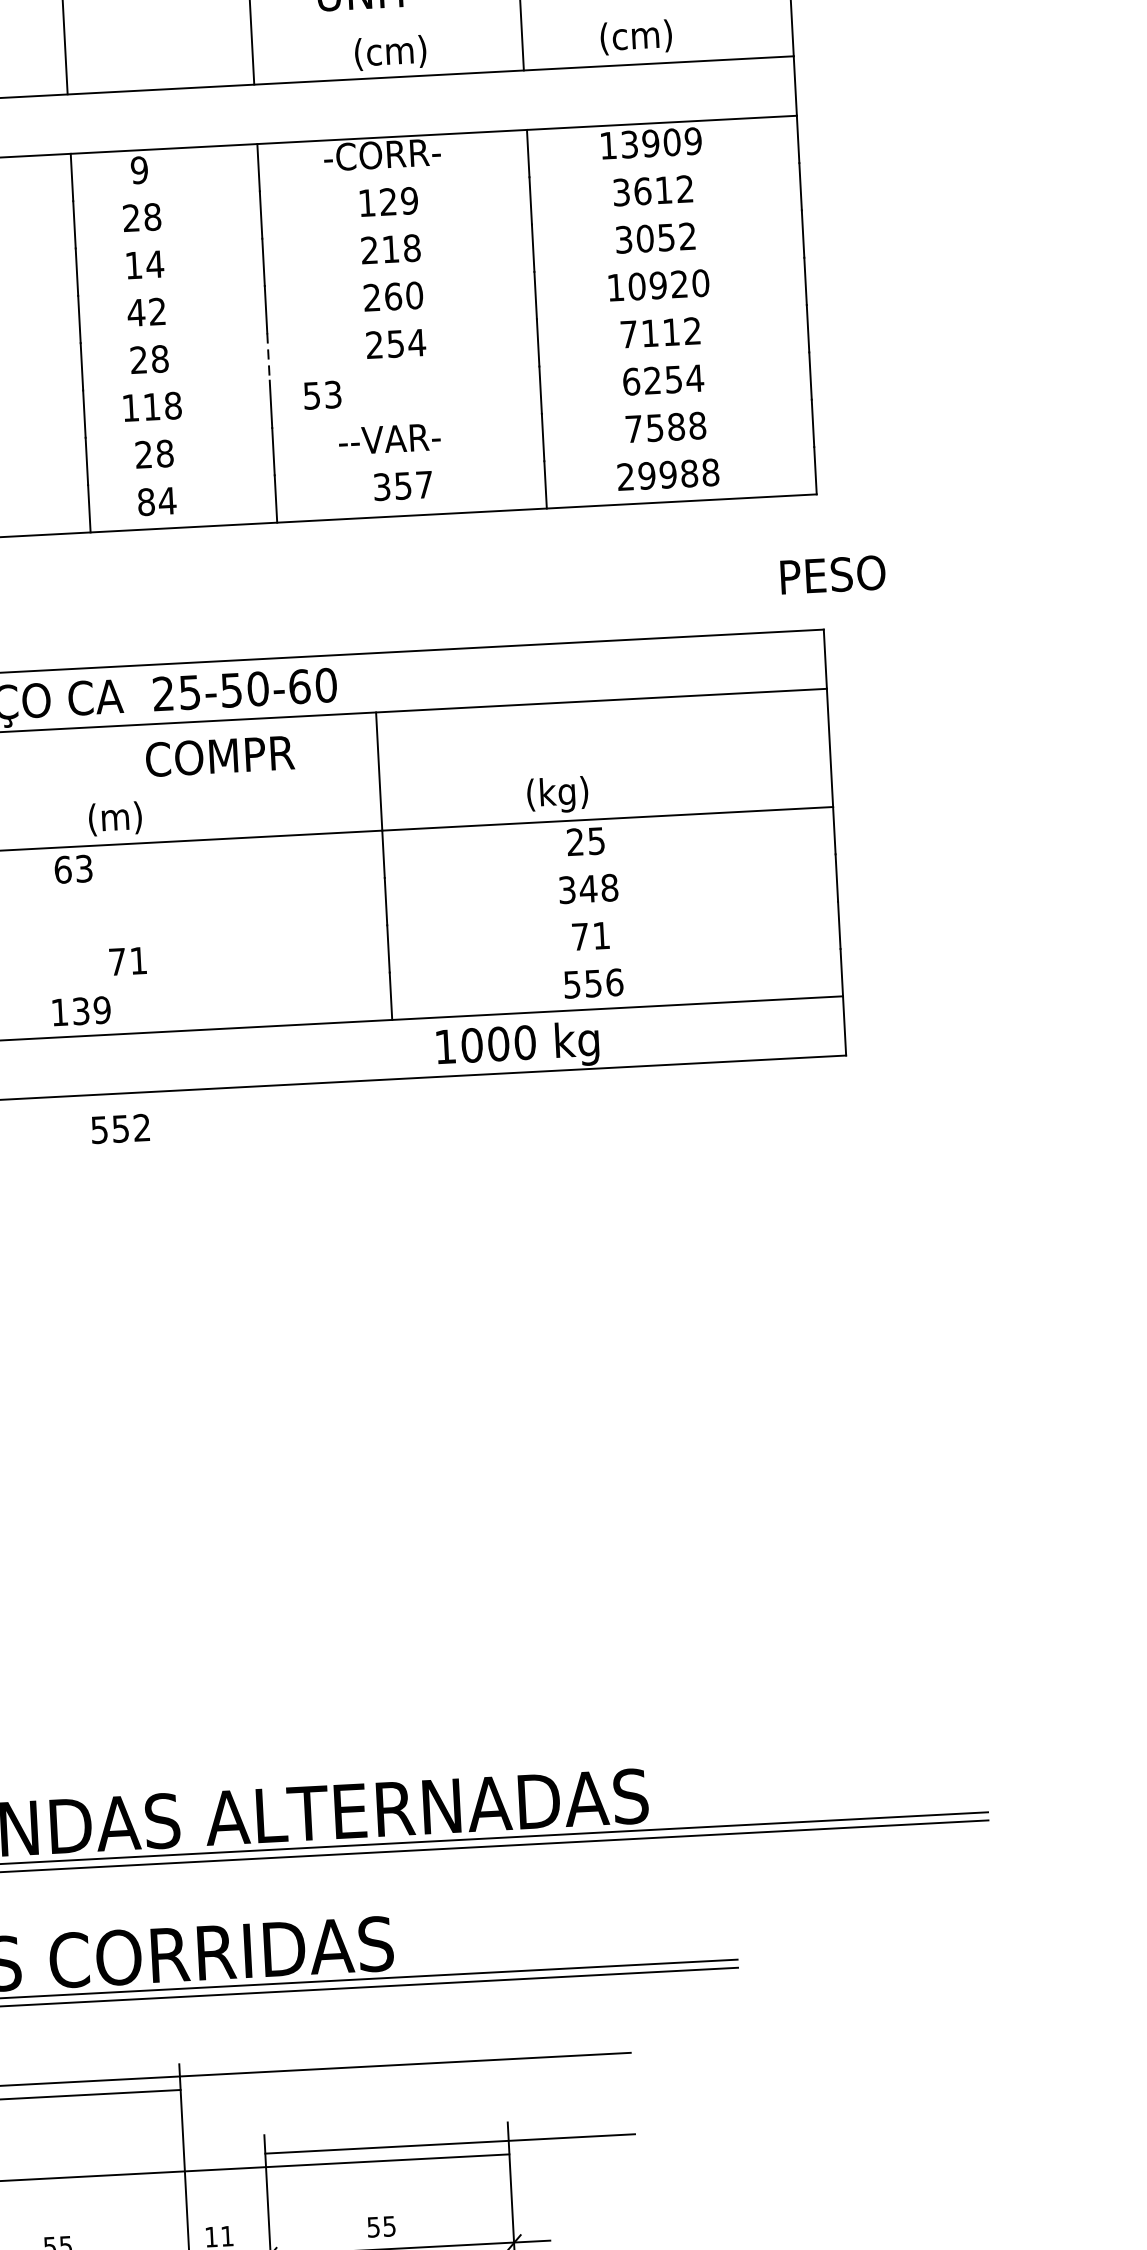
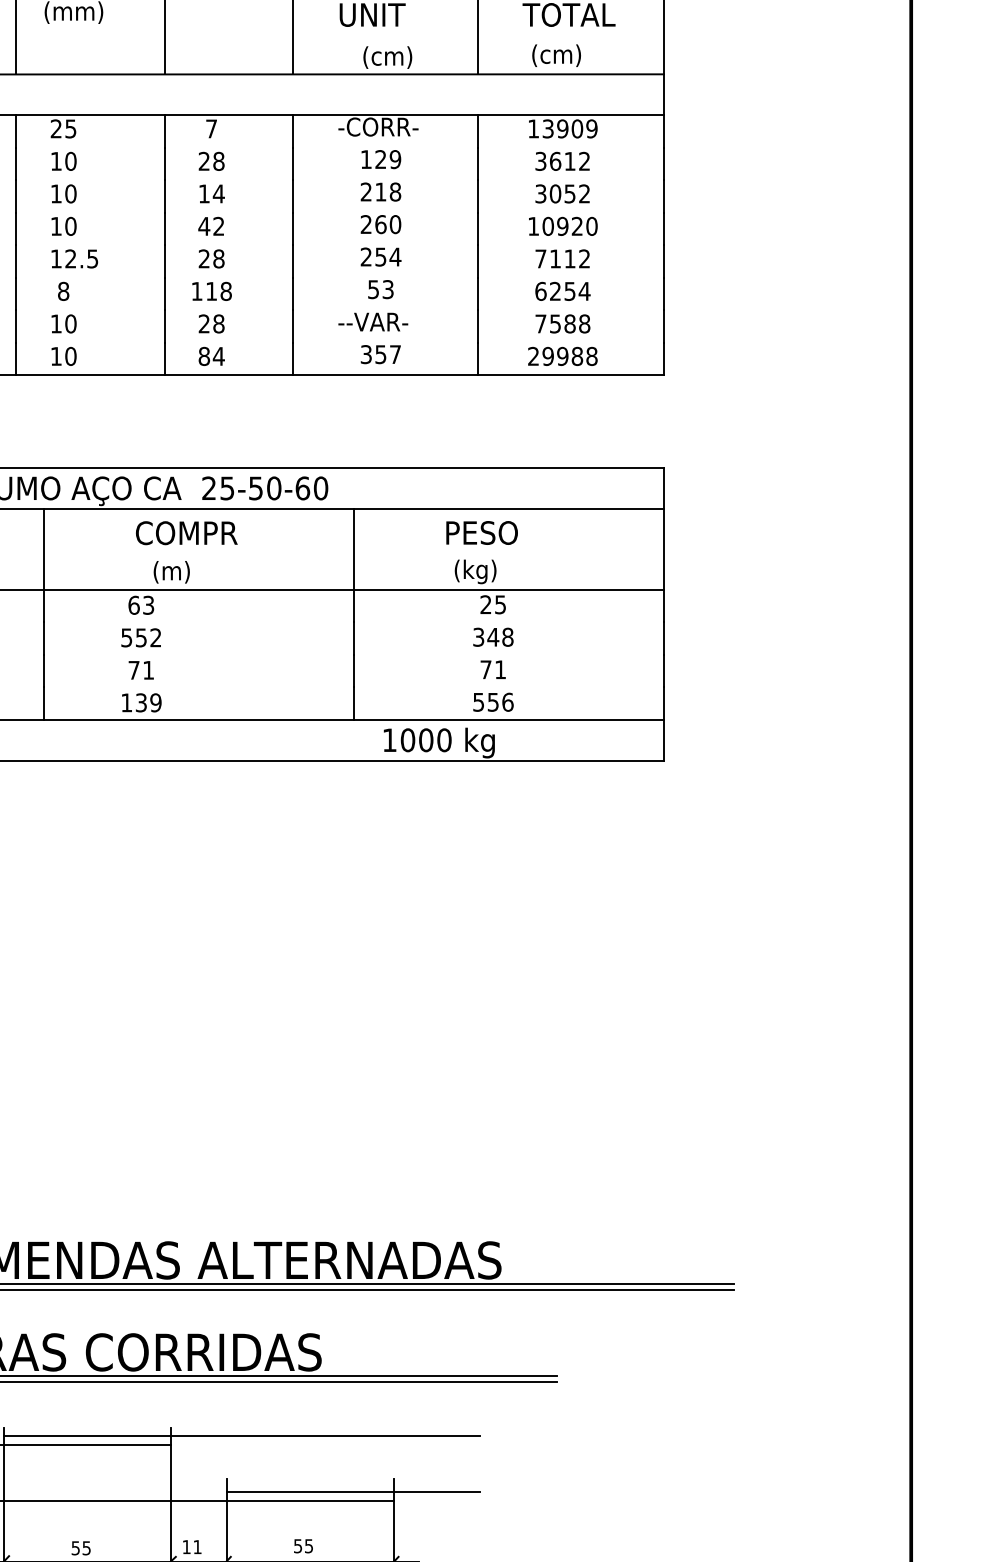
text: (139, 169) -> (211, 128), 9 -> 7
line: (268, 357) -> (293, 261), dashed -> solid
text: (321, 395) -> (380, 289), moved
text: (832, 574) -> (481, 532), moved
text: (219, 756) -> (186, 533), moved
text: (126, 961) -> (140, 670), moved
text: (119, 1128) -> (140, 637), moved

